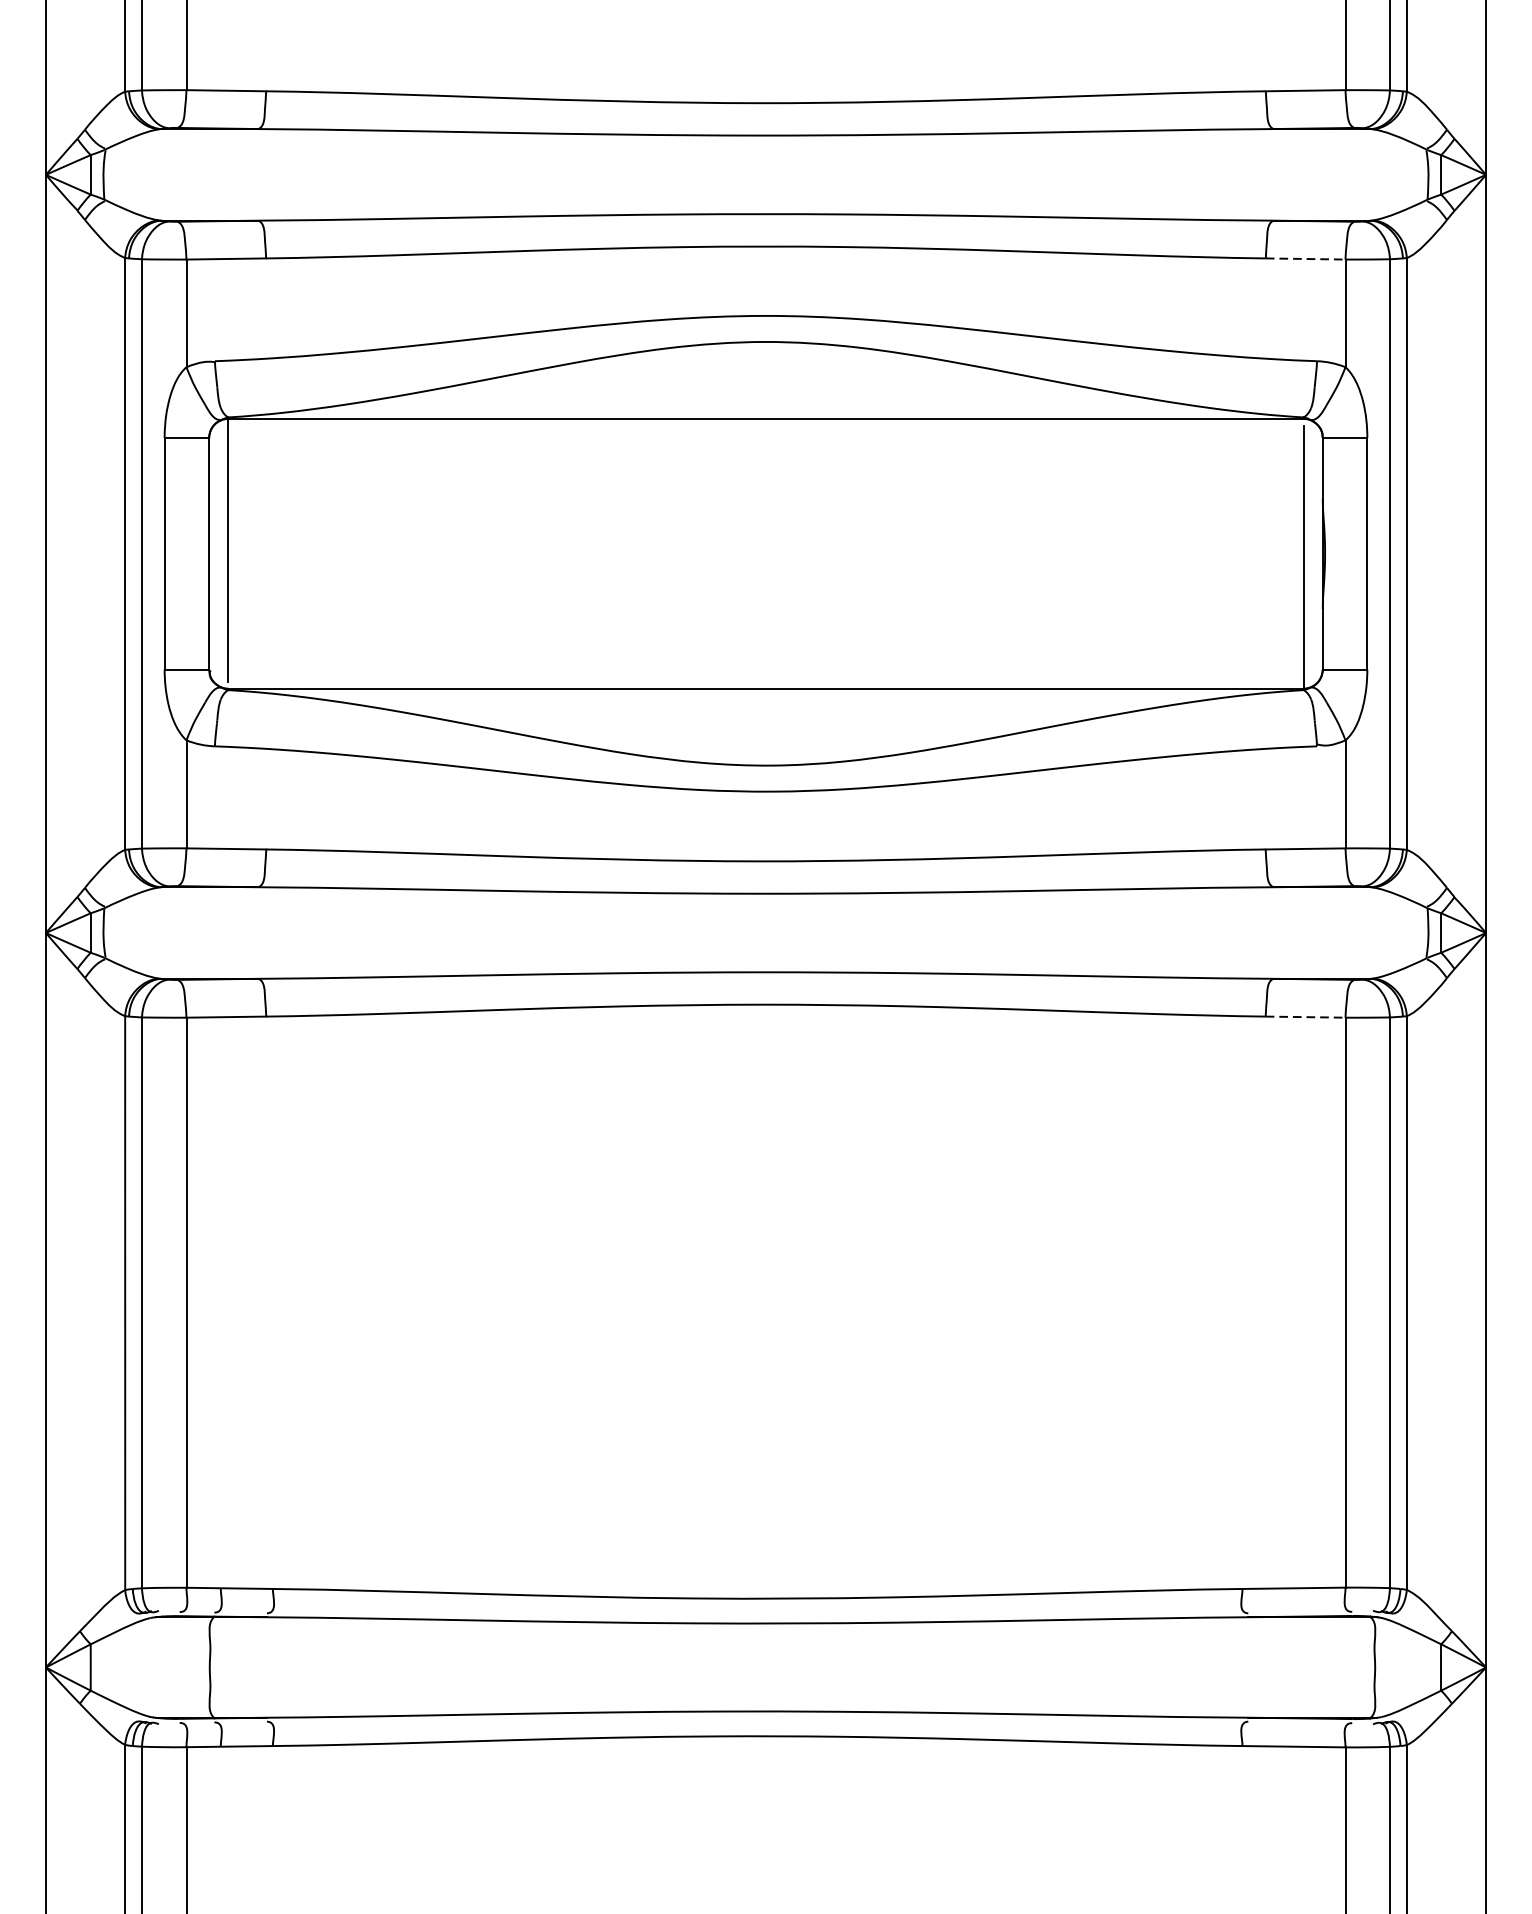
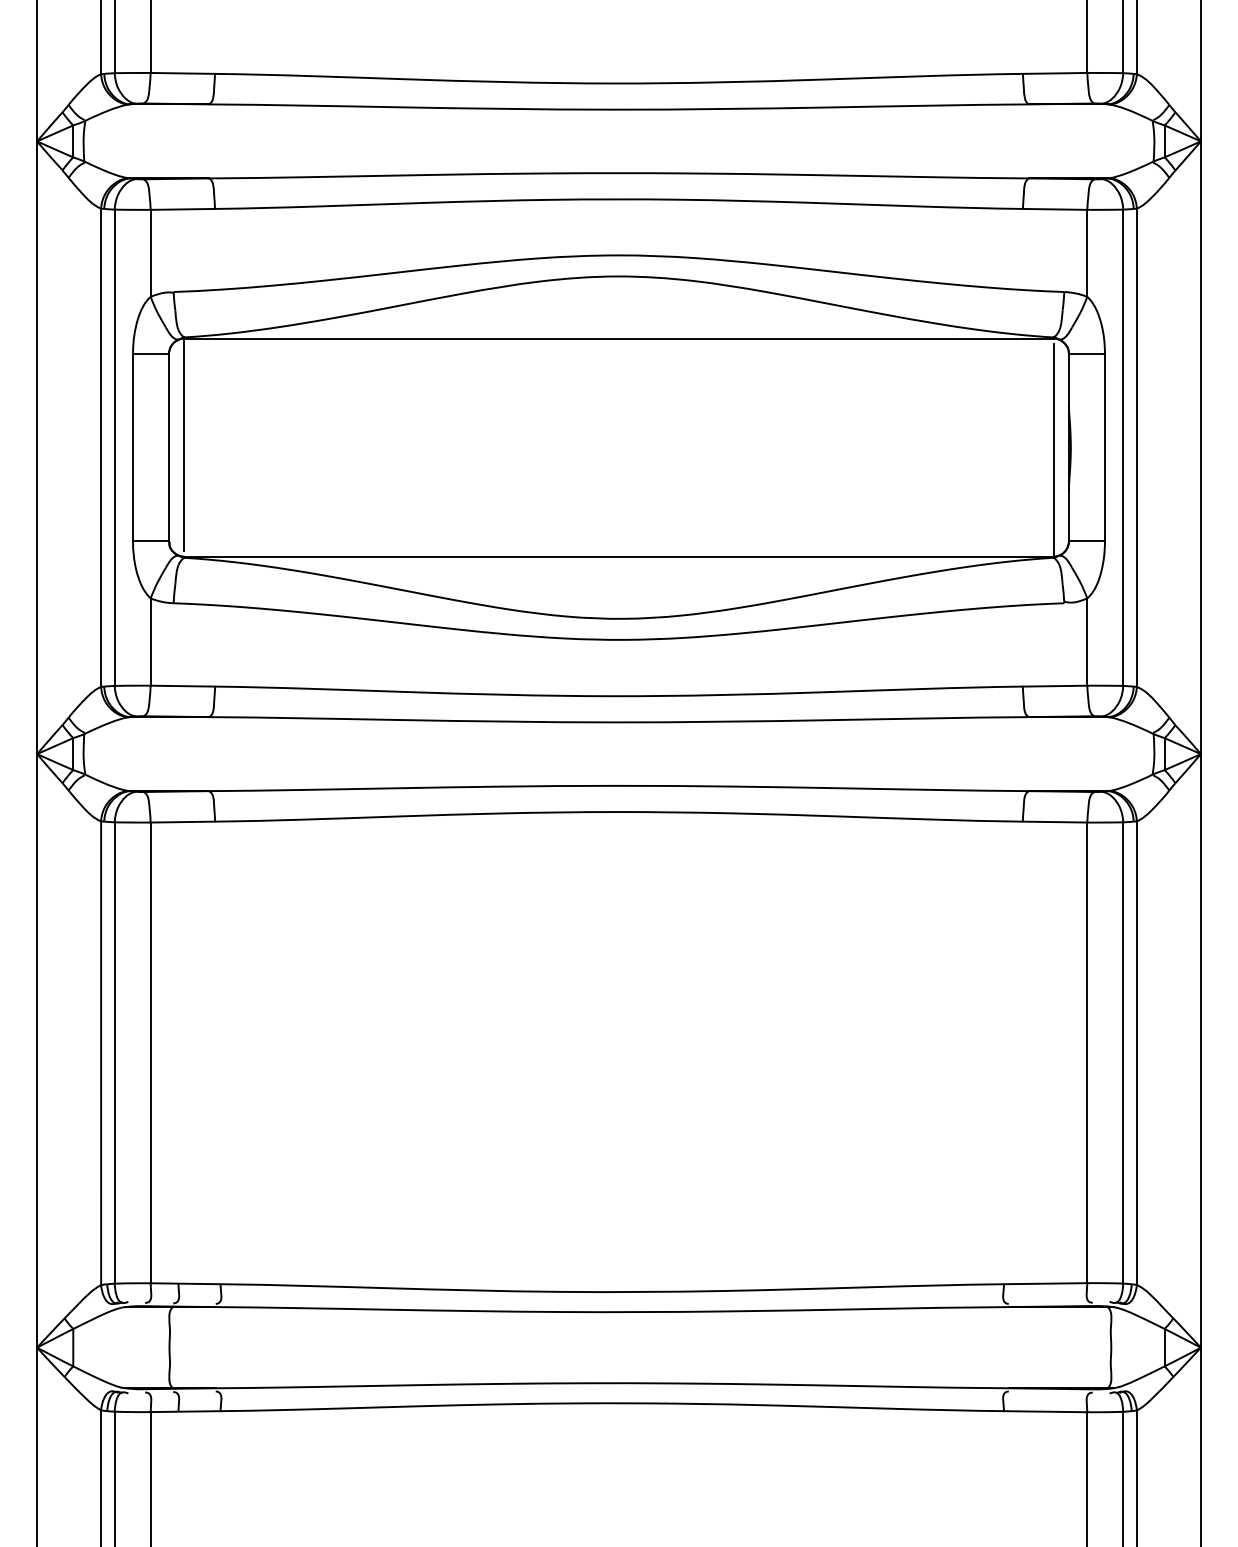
line: (1306, 259) -> (1055, 209), dashed -> solid
line: (1306, 1017) -> (1055, 822), dashed -> solid

